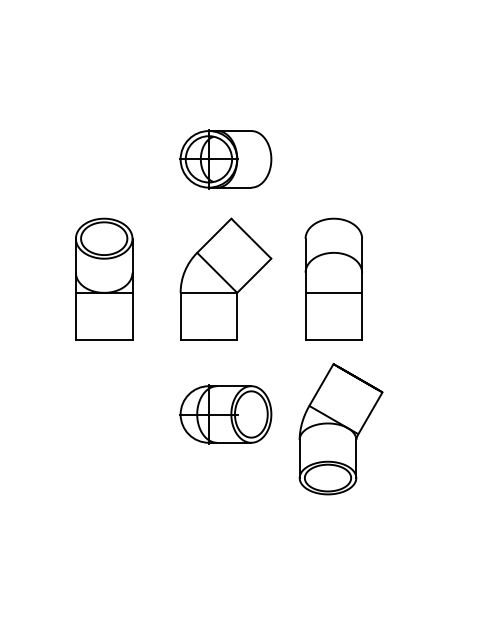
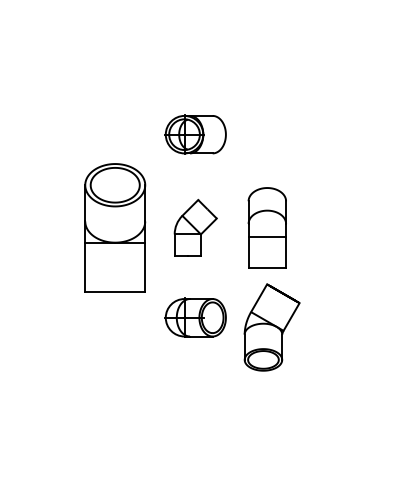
part: (225, 159) -> (195, 134), moved
part: (103, 278) -> (114, 227), size x1.6
part: (225, 278) -> (195, 227), size x0.7

